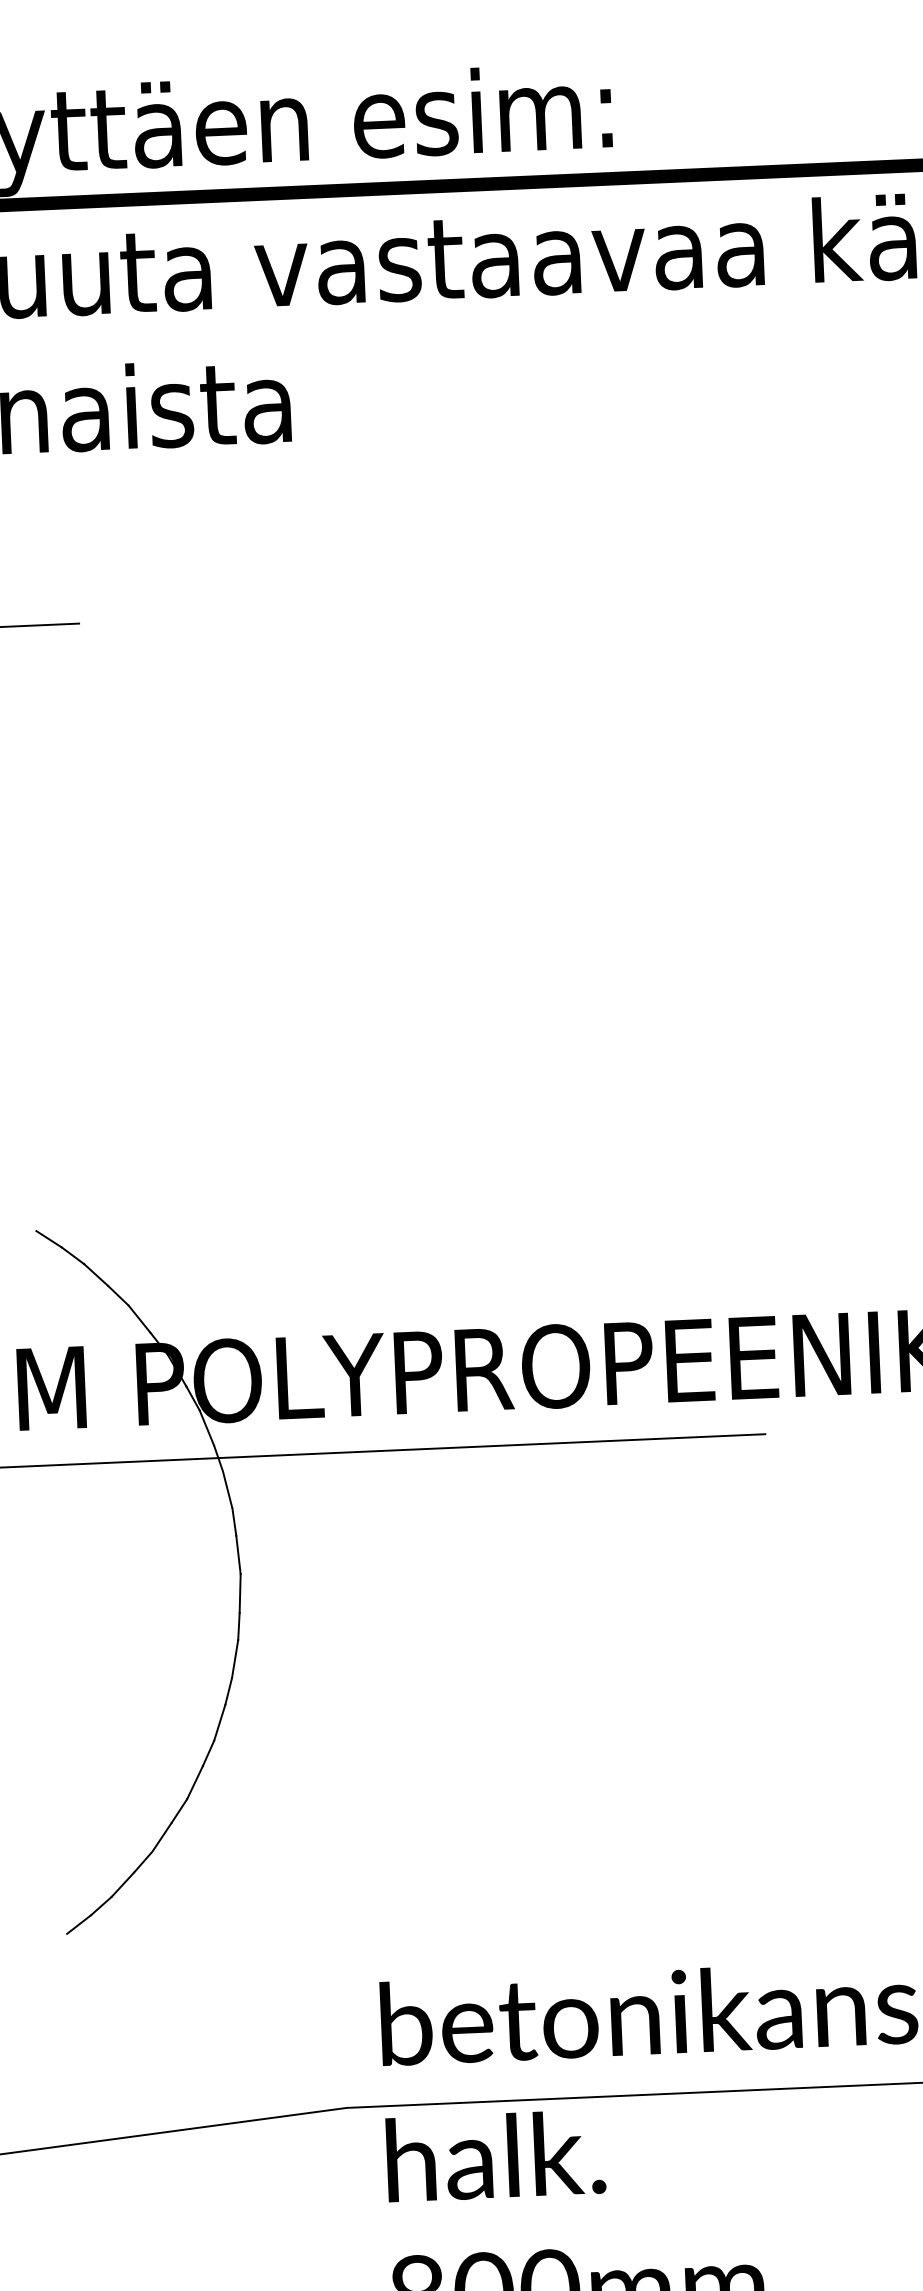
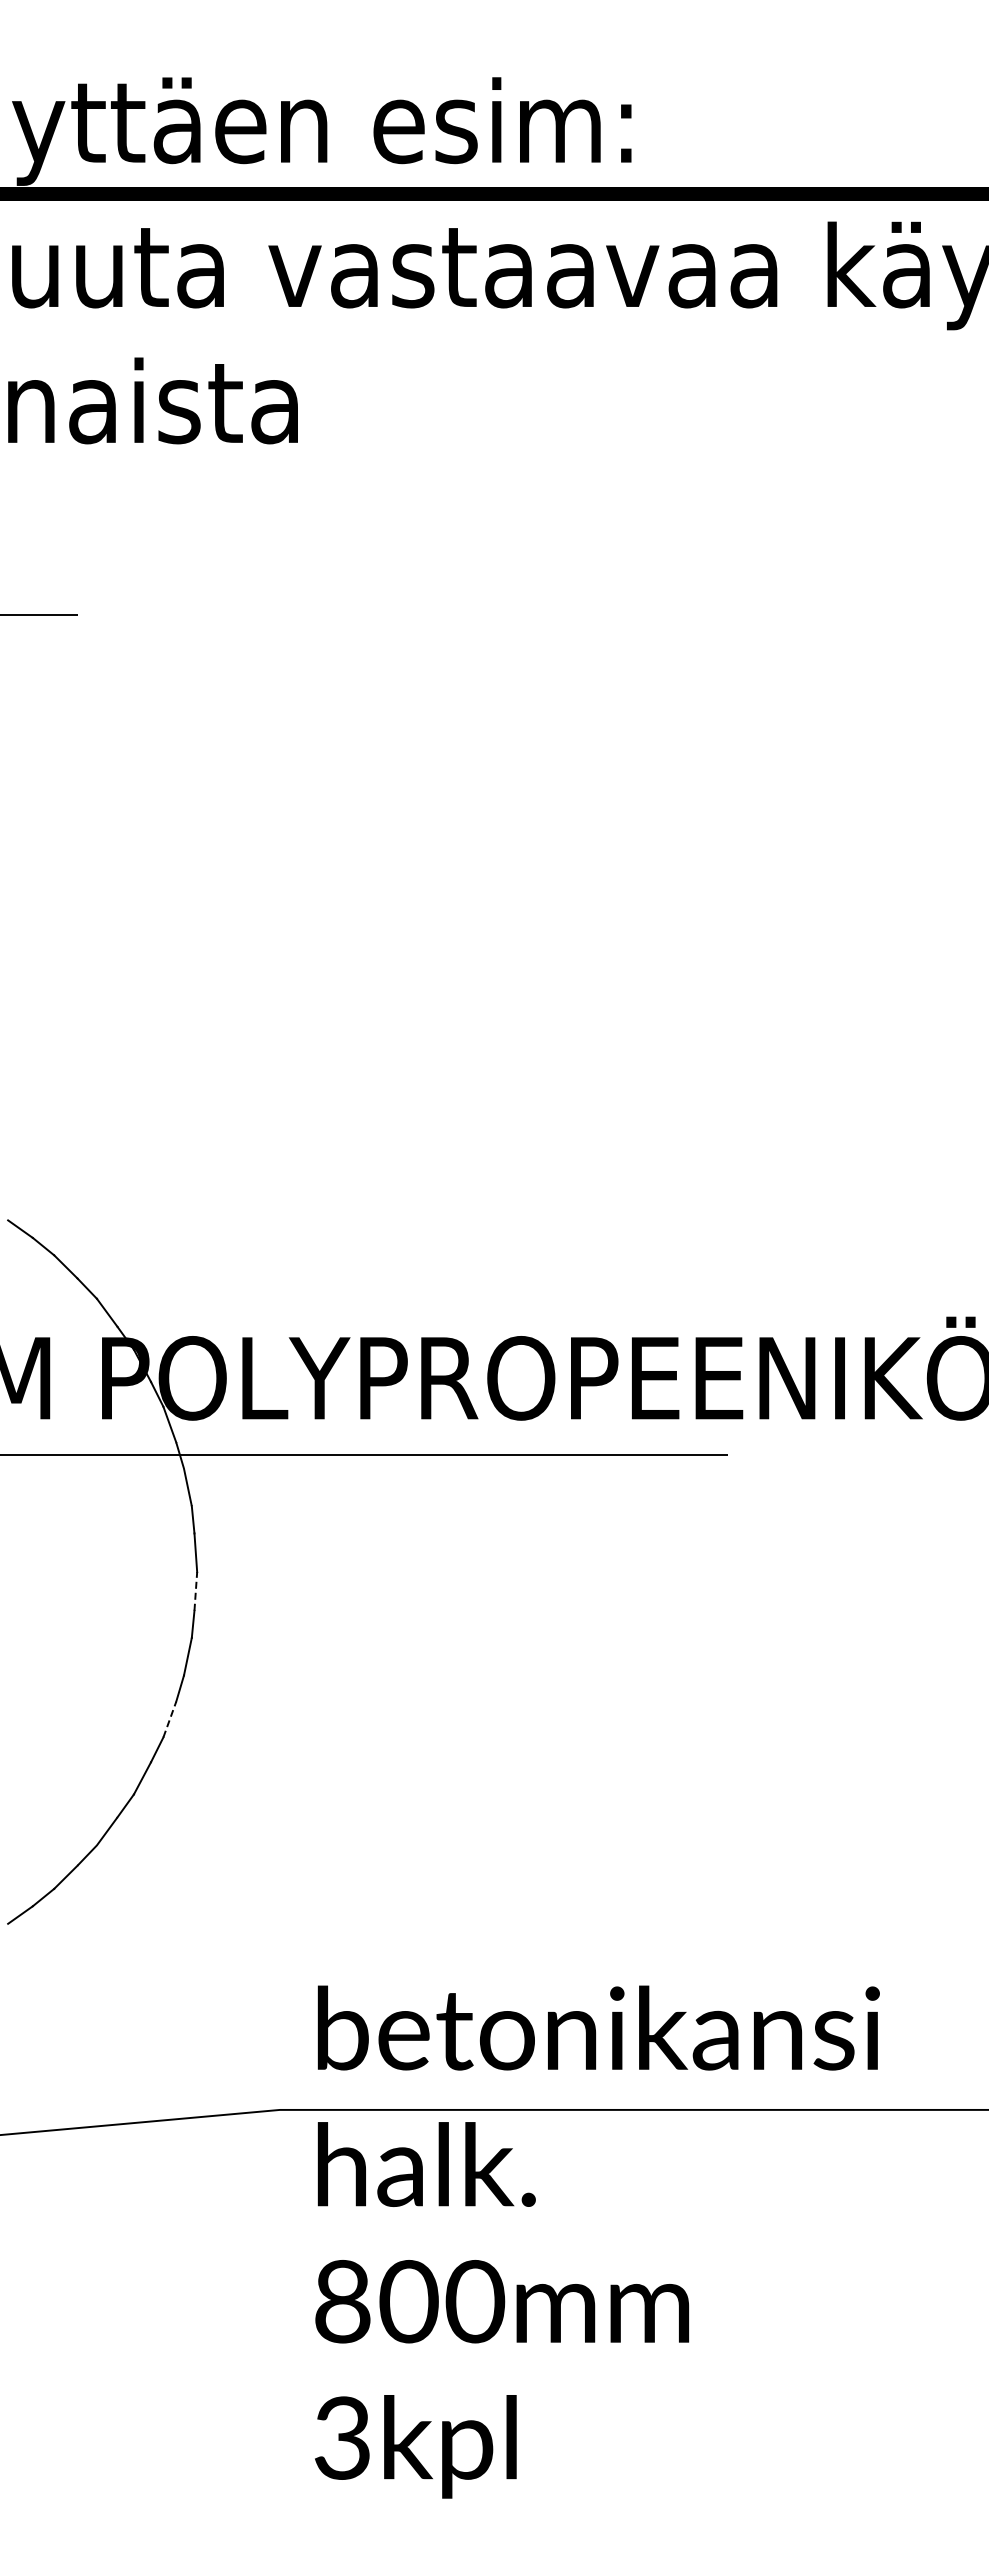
line: (239, 1592) -> (195, 1590), solid -> dashed
line: (219, 1722) -> (169, 1719), solid -> dashed

